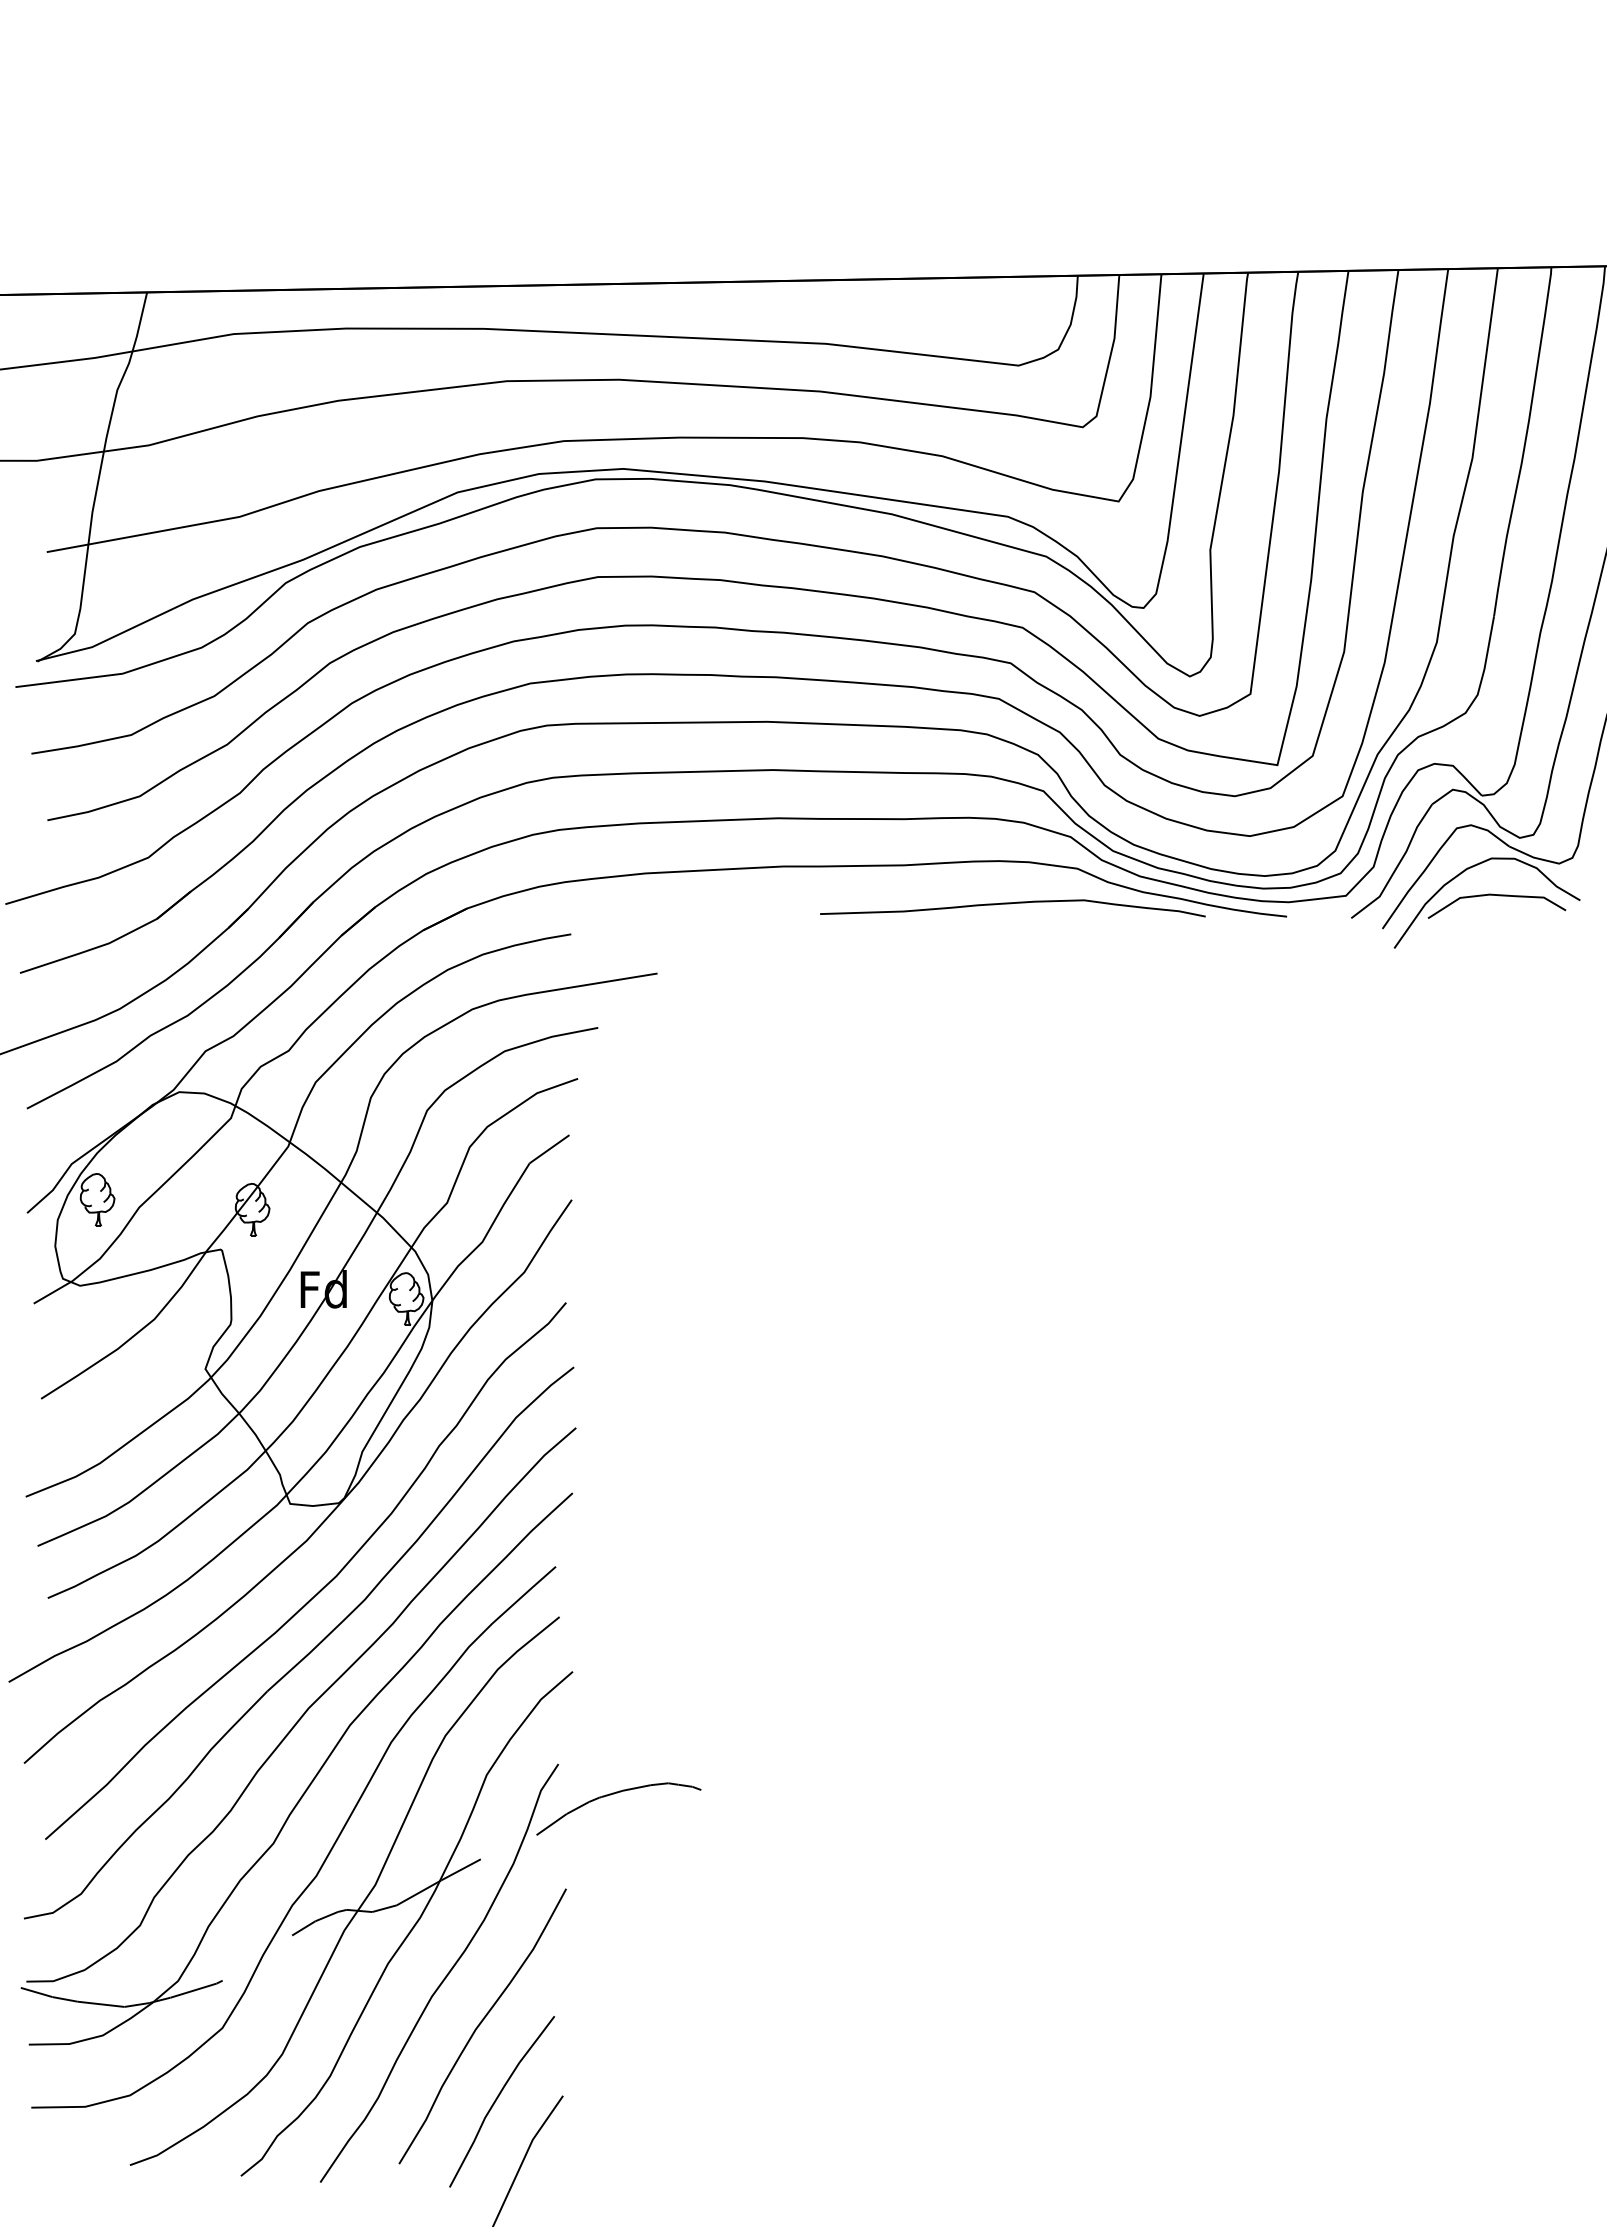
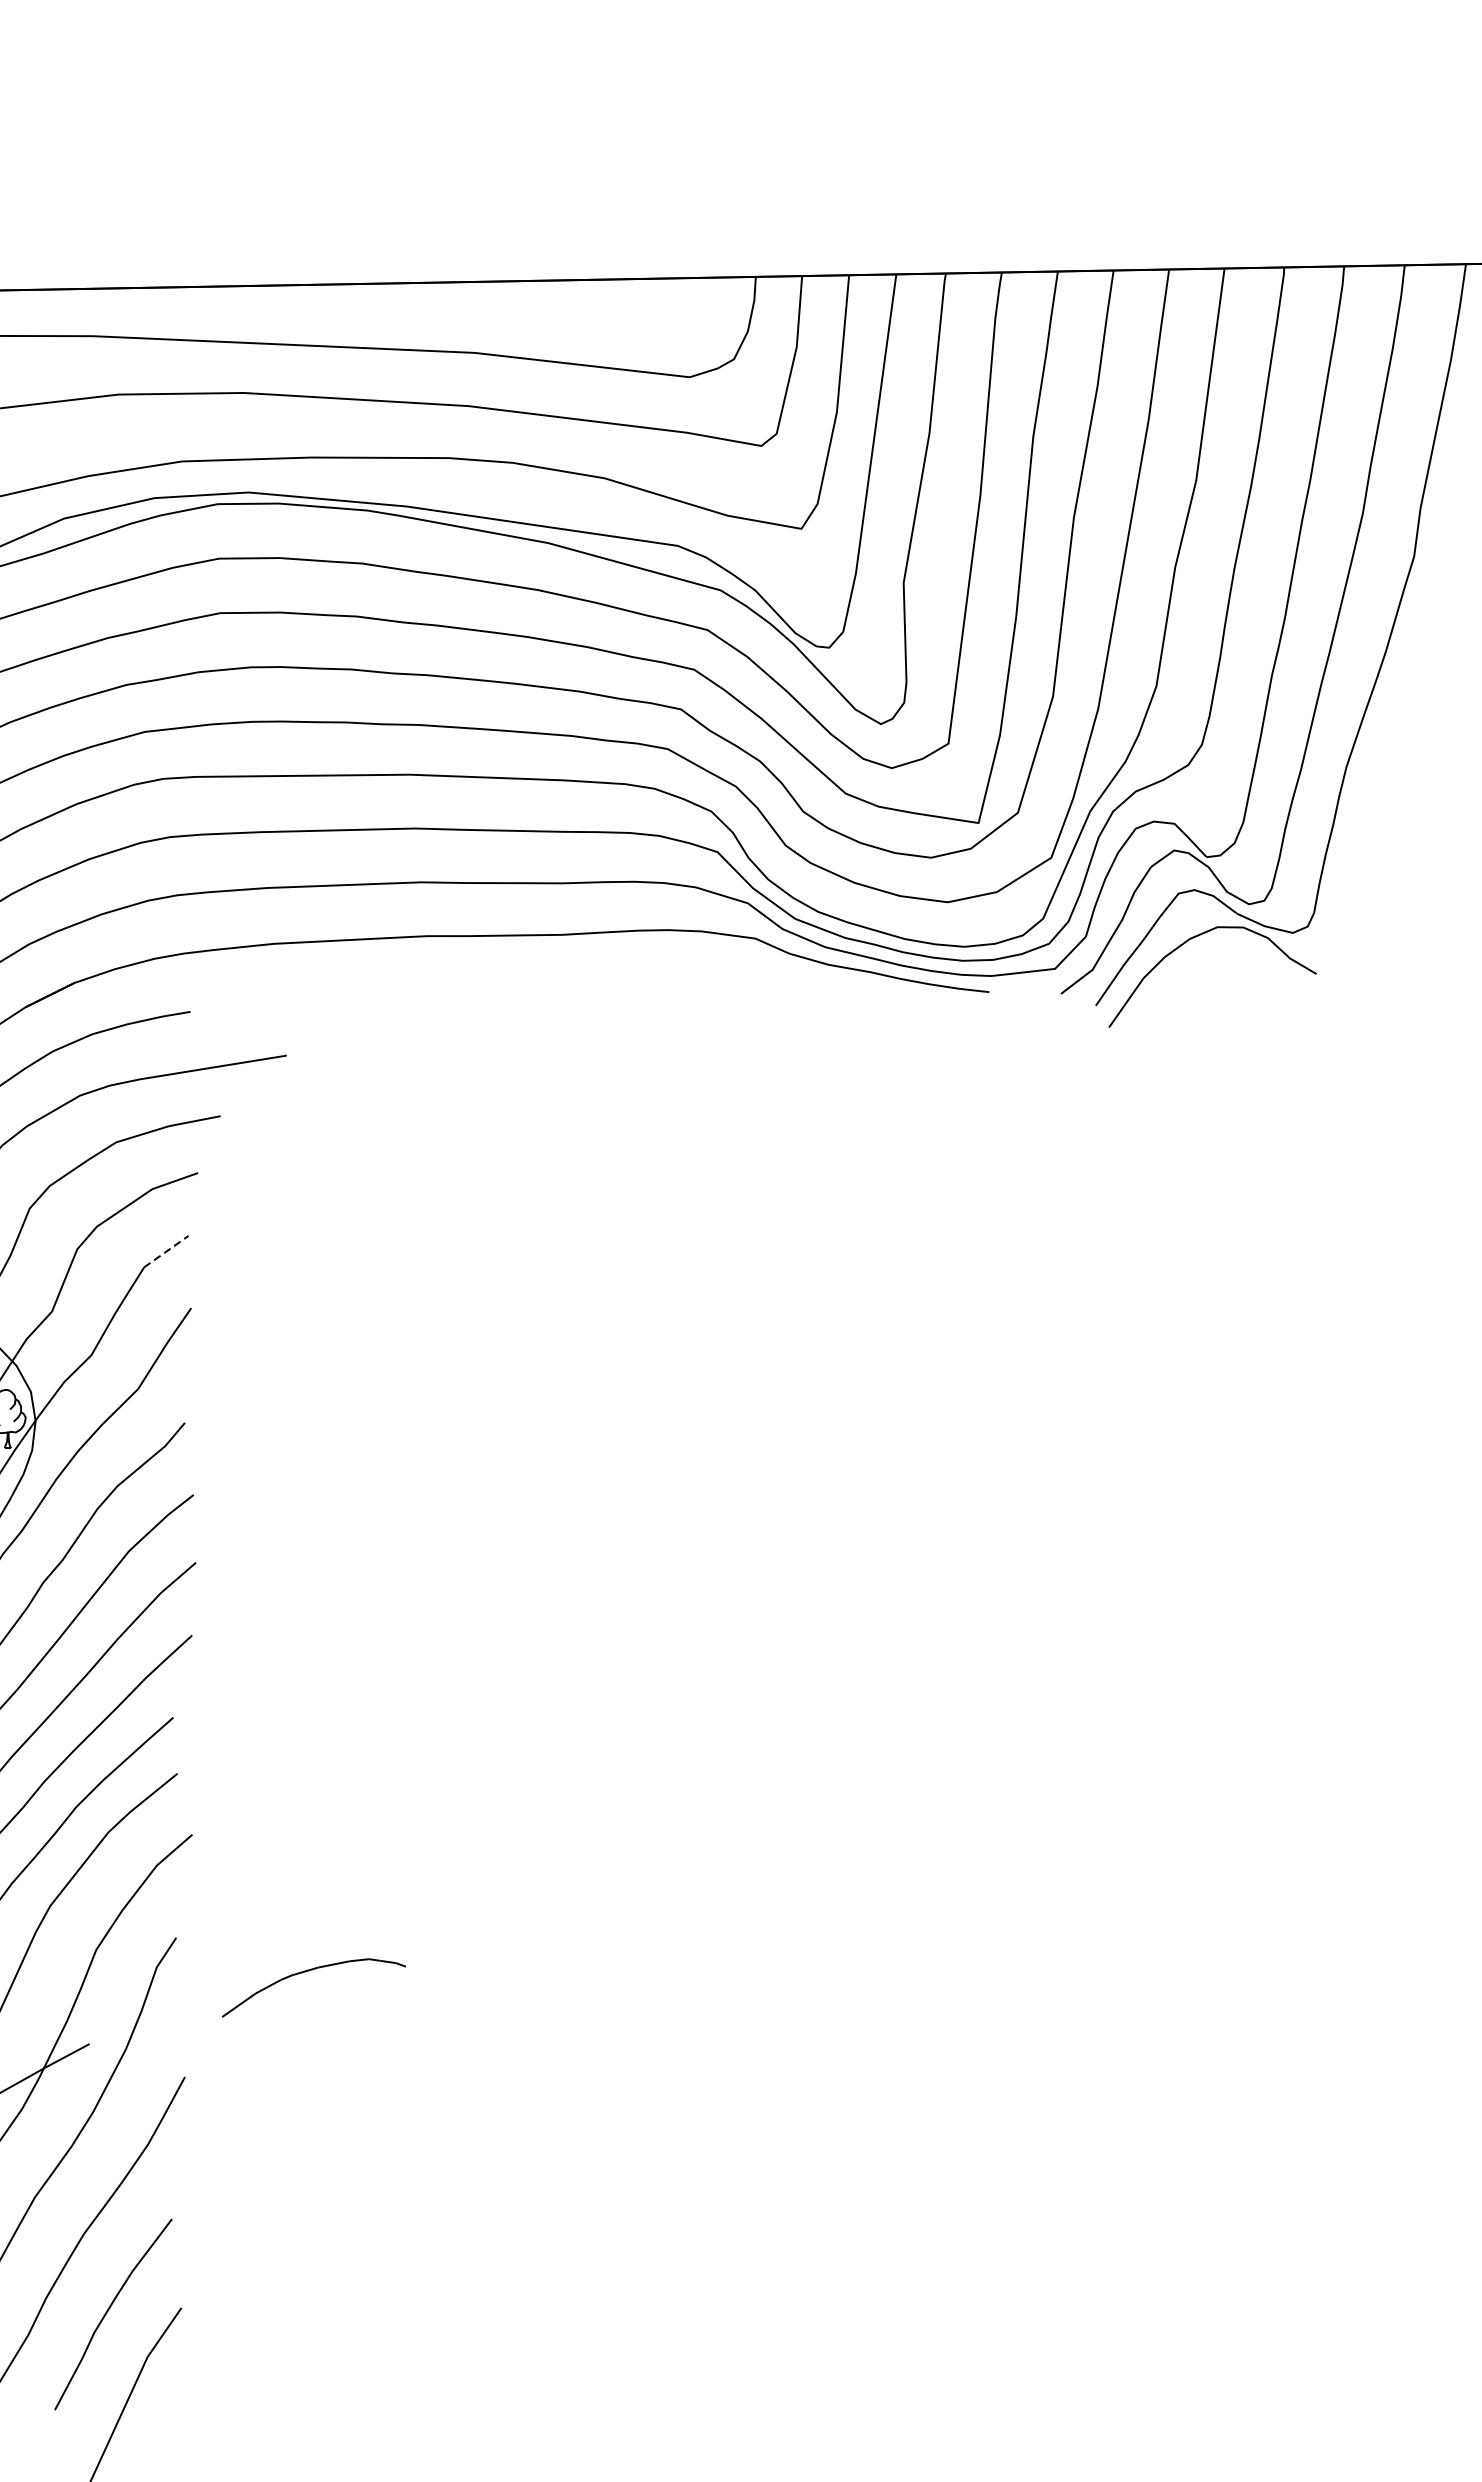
curve: (1498, 896) -> (1225, 969), removed
curve: (1011, 904) -> (681, 978), removed
line: (549, 1148) -> (166, 1250), solid -> dashed
curve: (614, 1794) -> (309, 1971), moved

